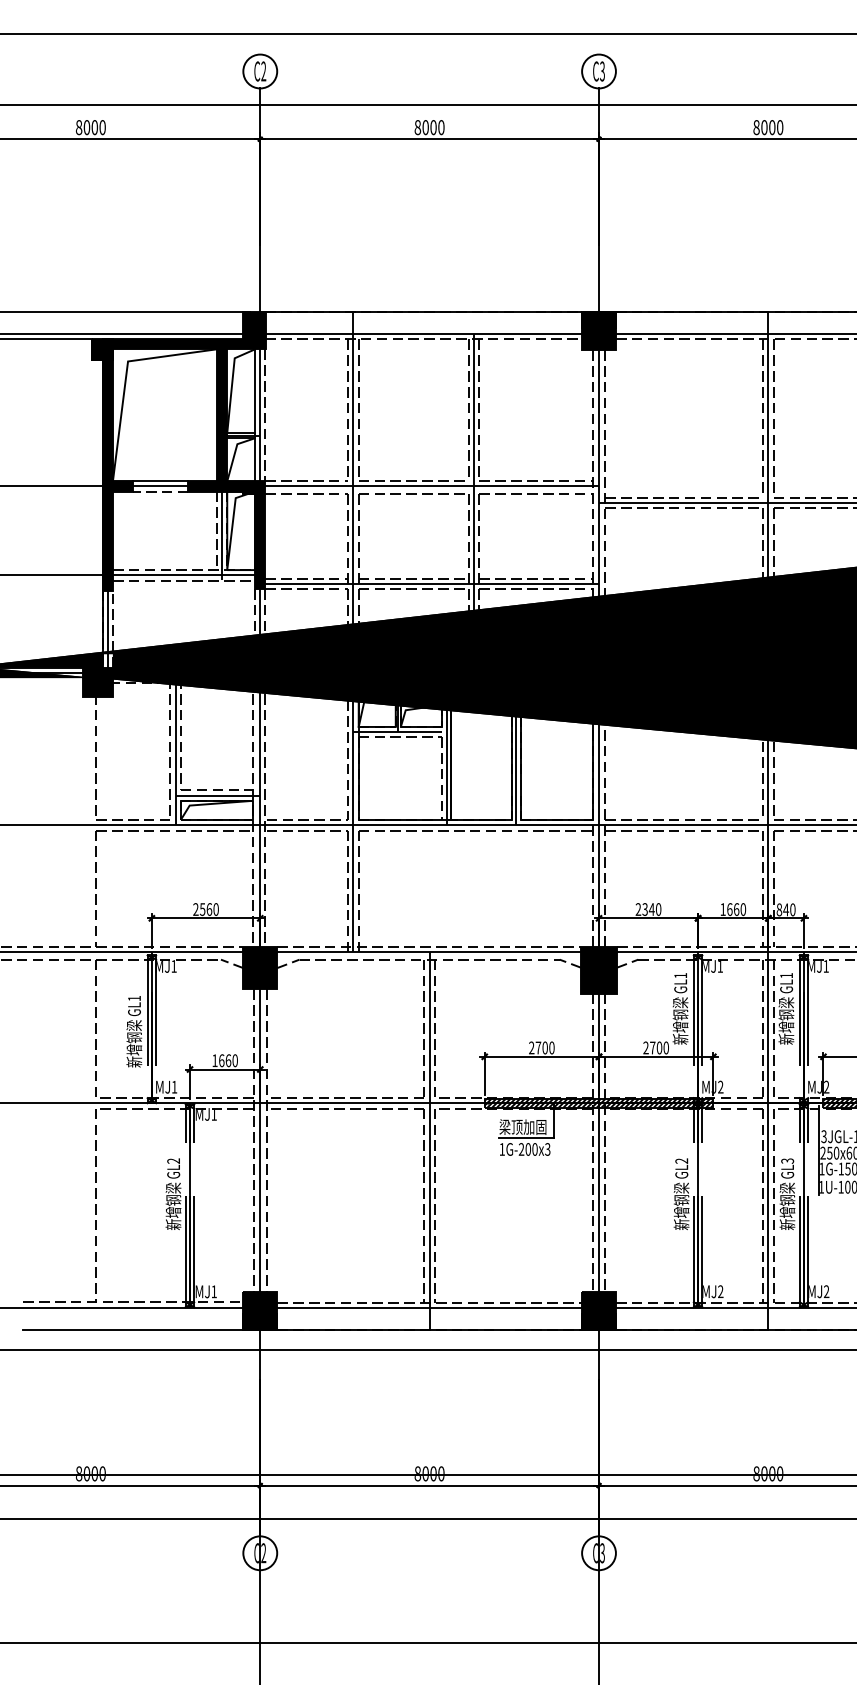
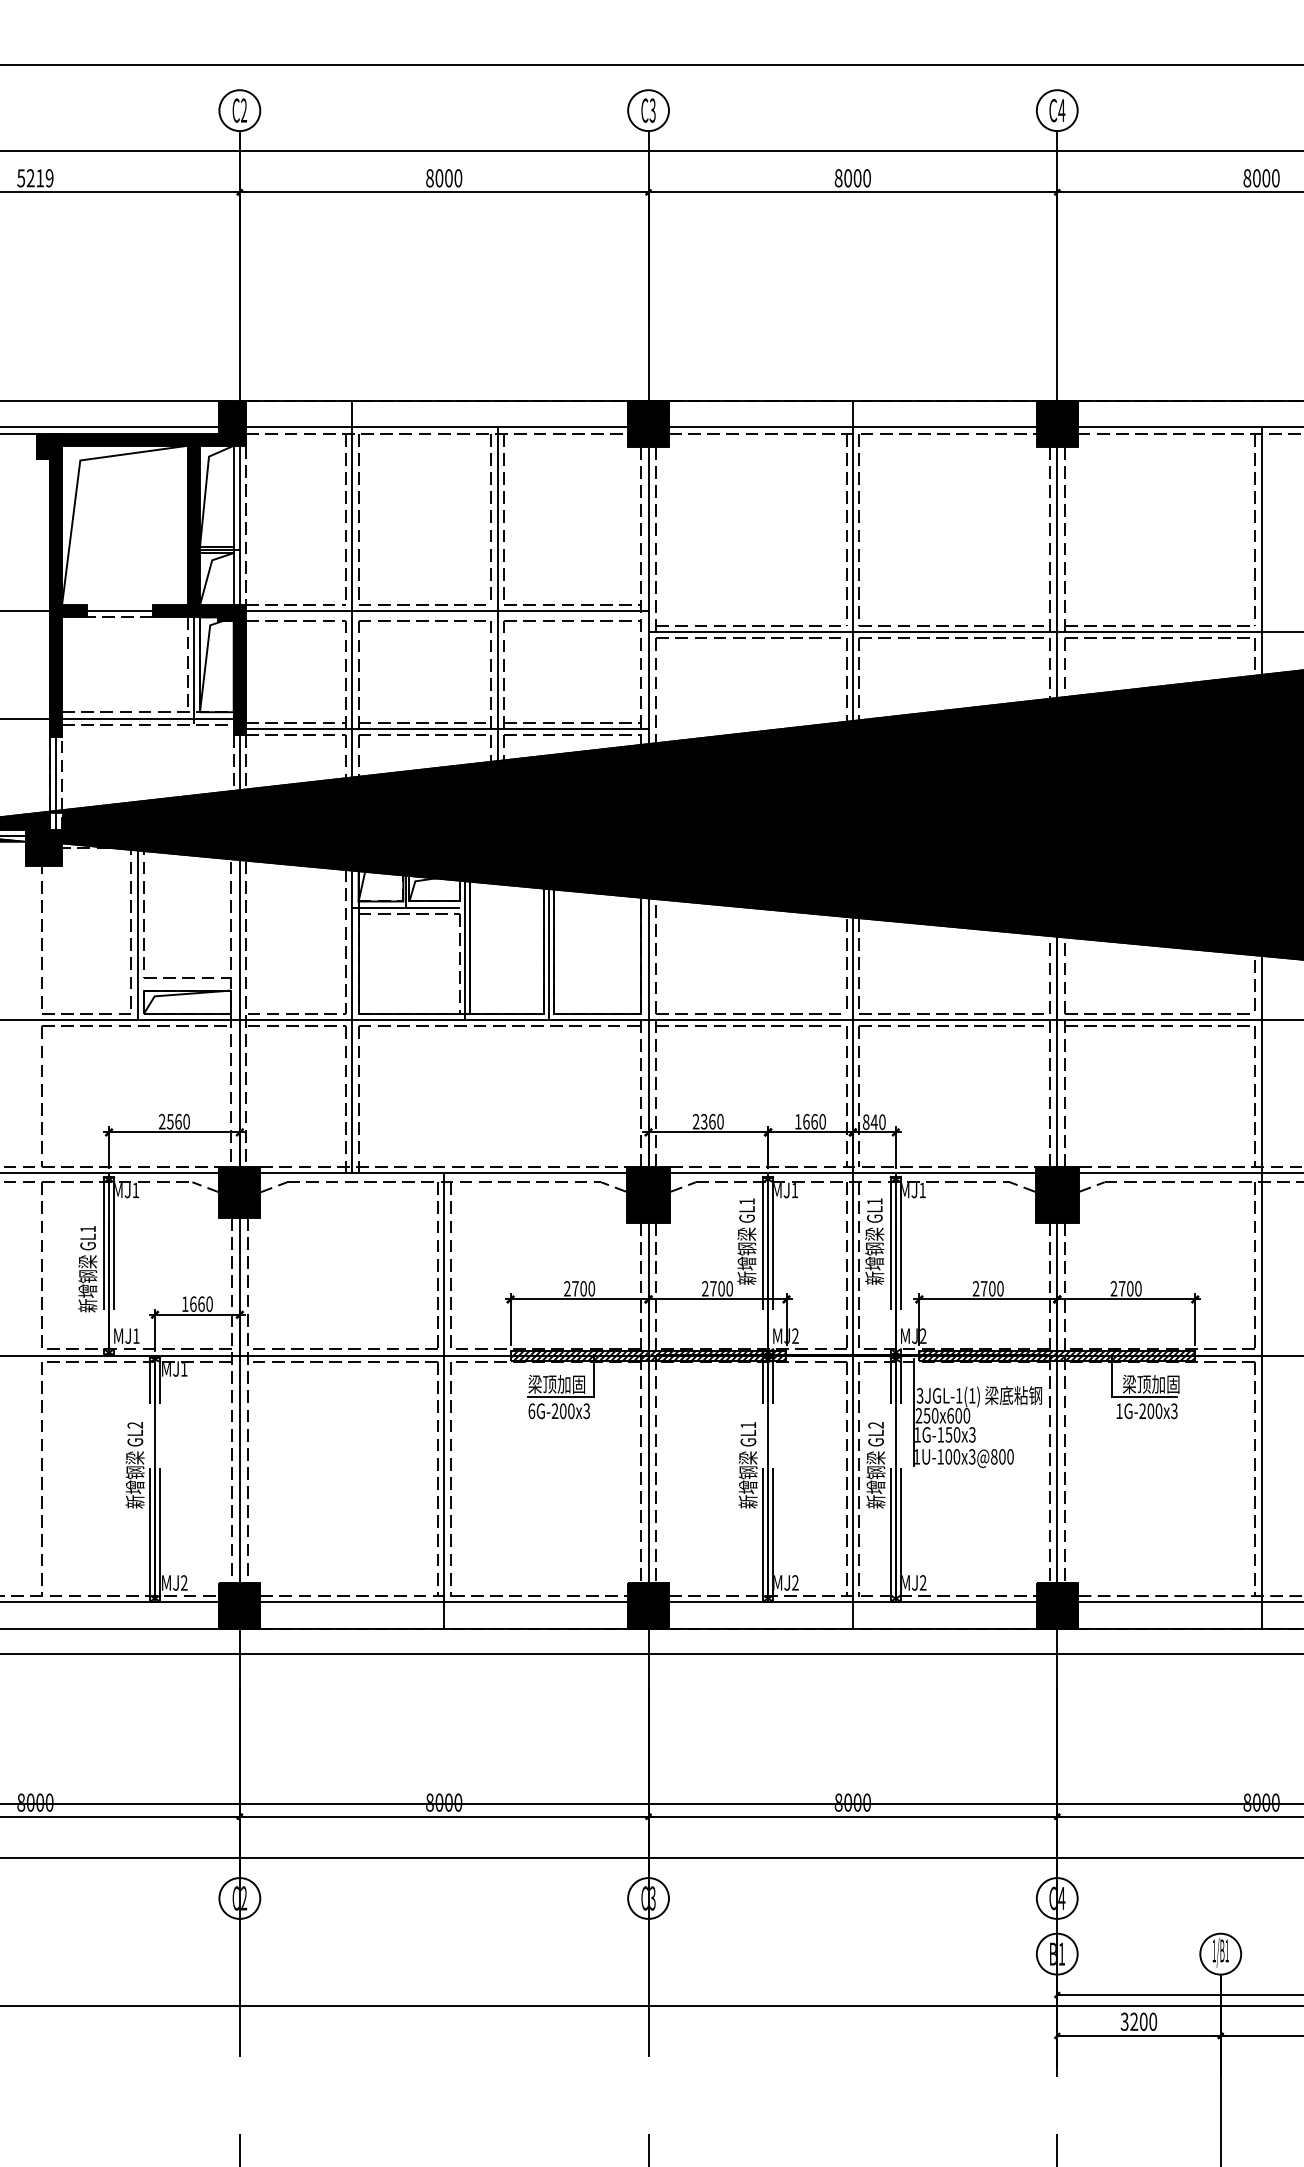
text: (90, 127) -> (35, 178), 8000 -> 5219
line: (160, 481) -> (119, 605), removed
line: (217, 795) -> (188, 984), removed
text: (651, 909) -> (711, 1121), 2340 -> 2360
text: (502, 1149) -> (531, 1411), 1G-200x3 -> 6G-200x3
text: (681, 1161) -> (747, 1425), GL2 -> GL1
text: (787, 1161) -> (876, 1425), GL3 -> GL2
text: (214, 1291) -> (184, 1582), MJ1 -> MJ2

